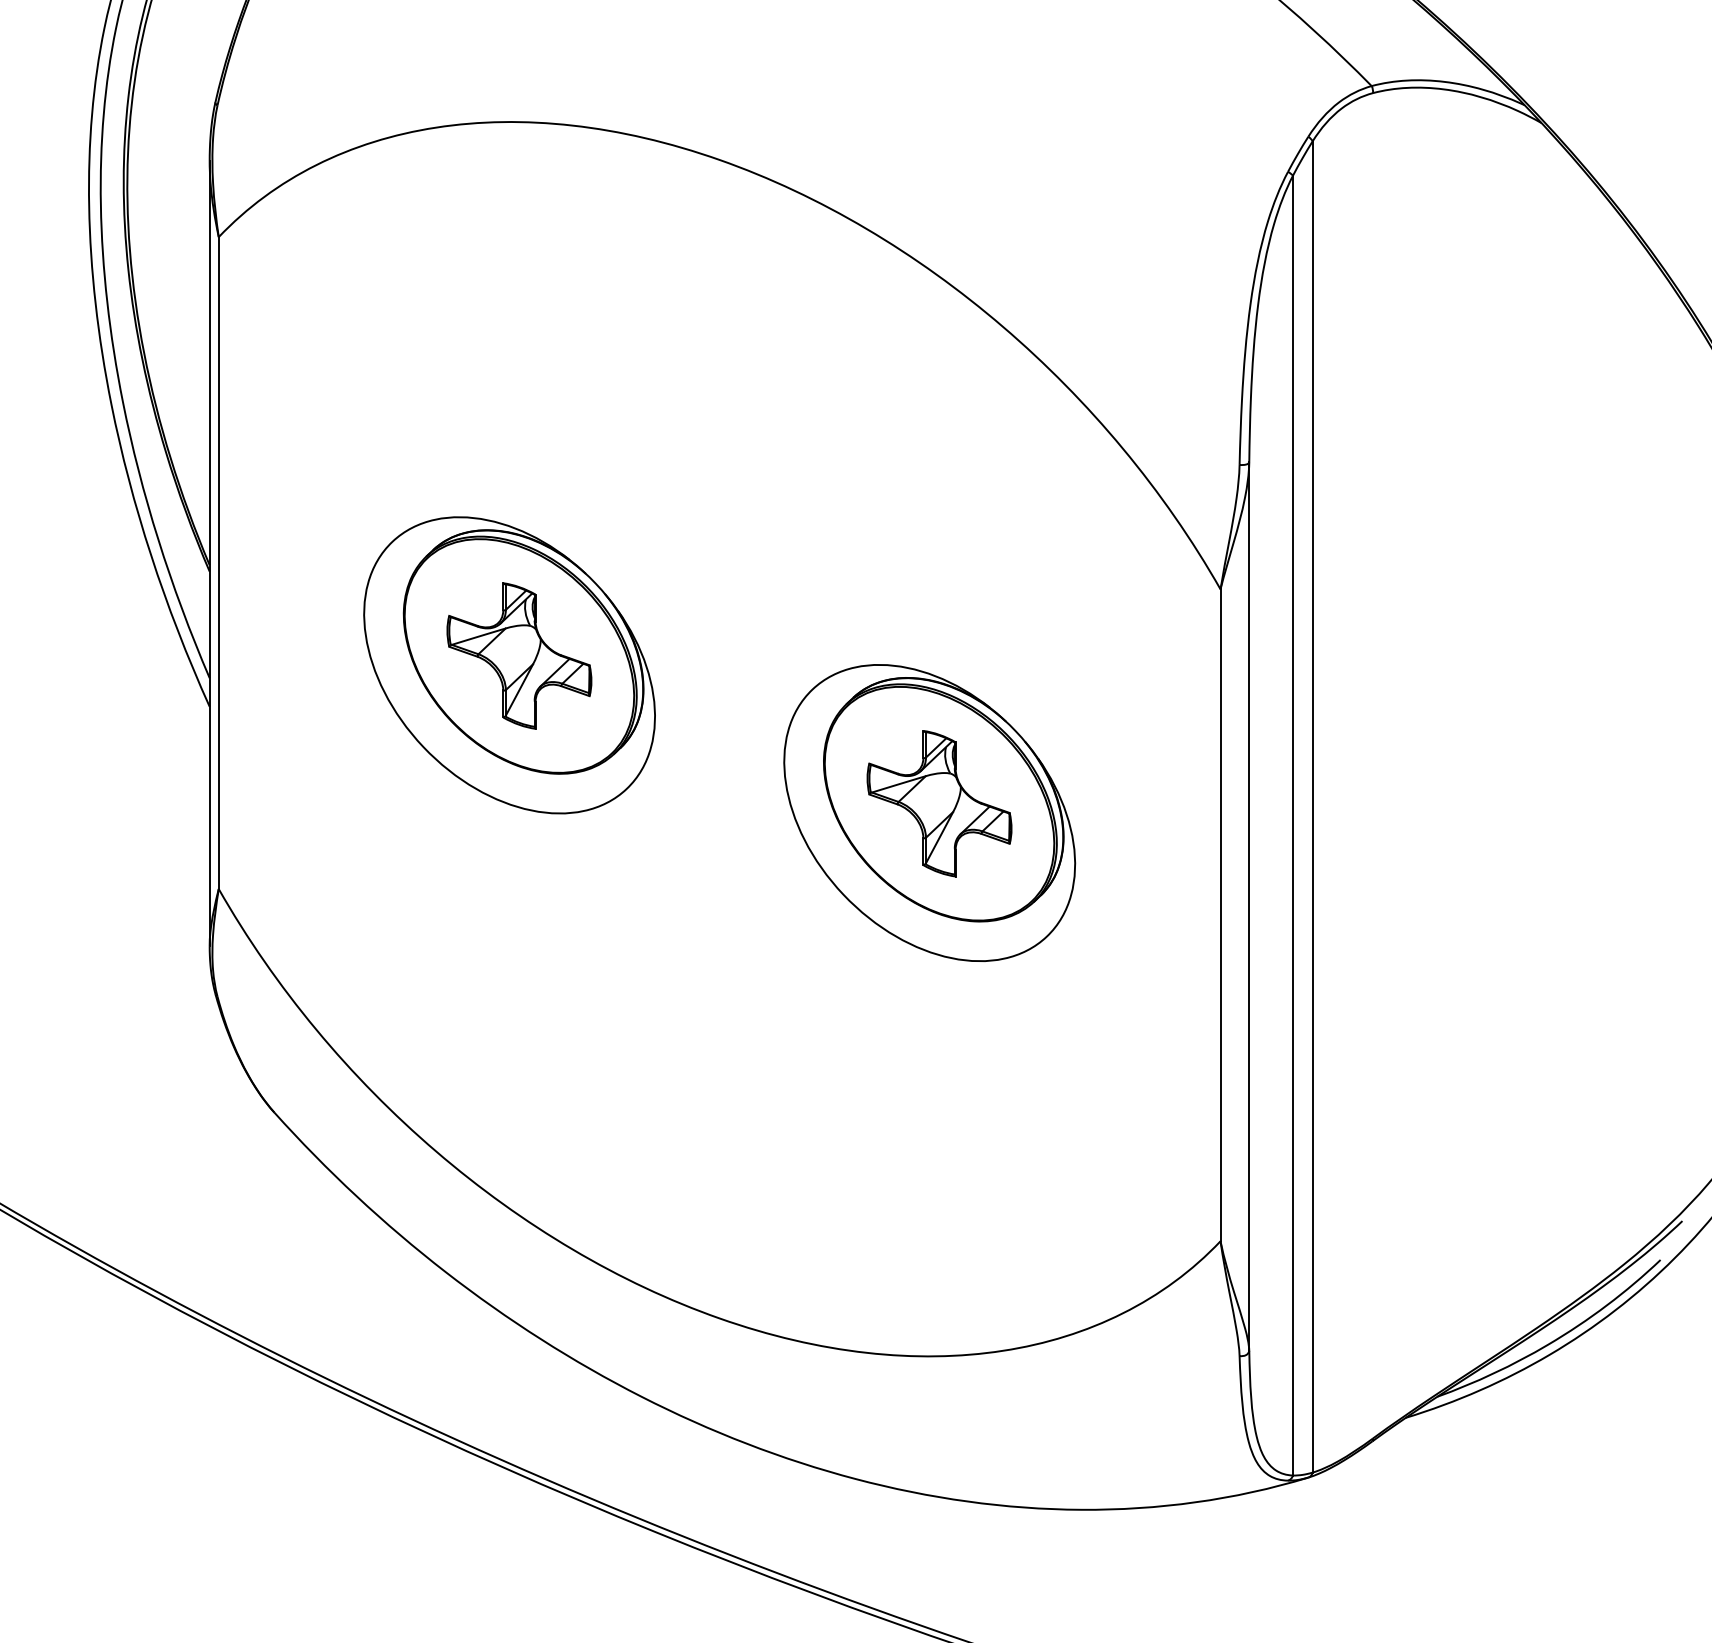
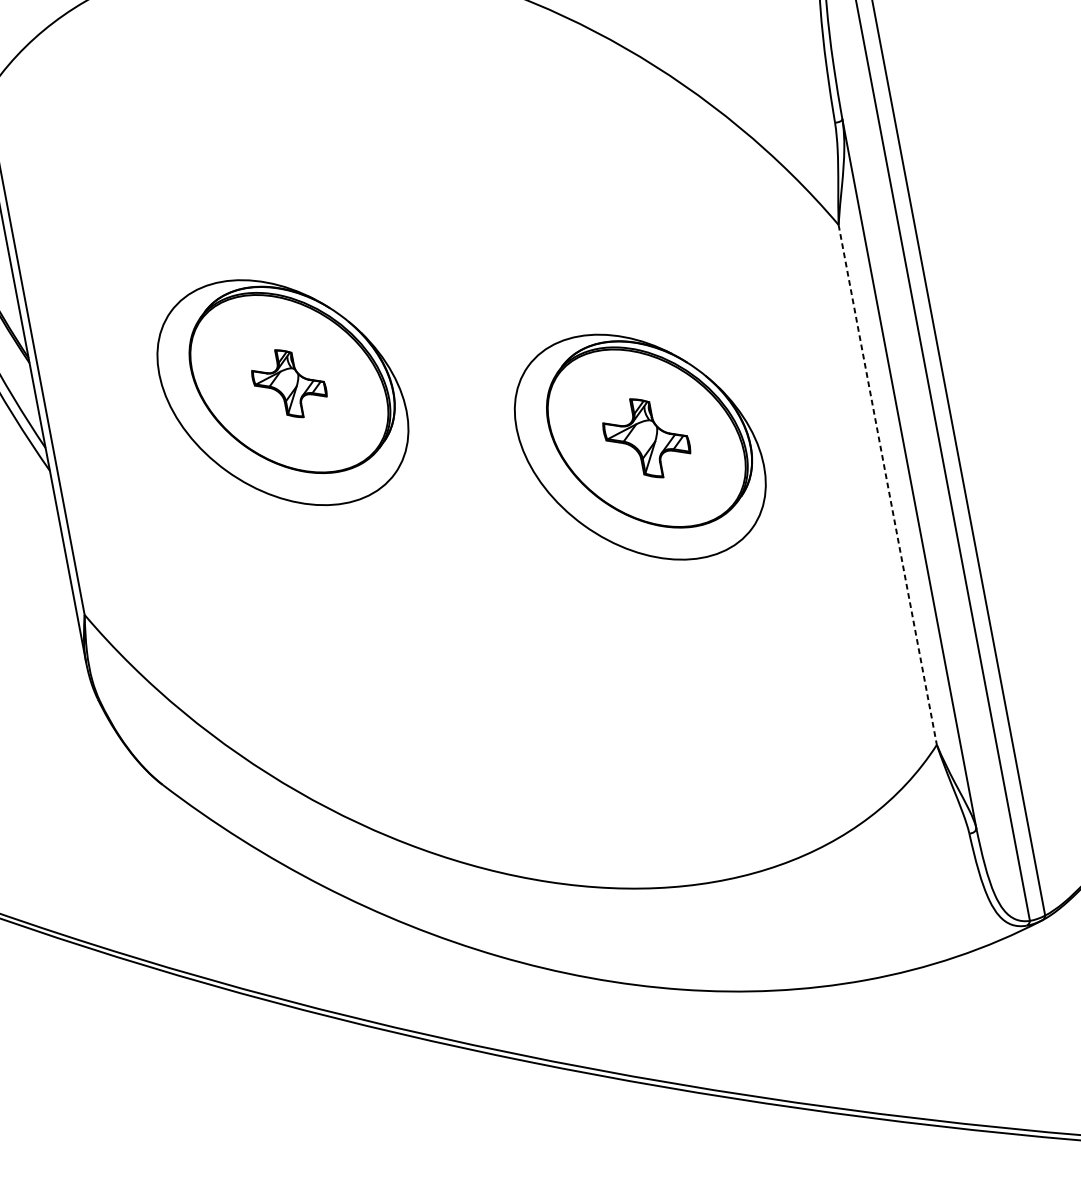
part: (519, 655) -> (289, 383), size x0.6
part: (939, 803) -> (646, 438), size x0.7
line: (1220, 915) -> (887, 485), solid -> dashed

